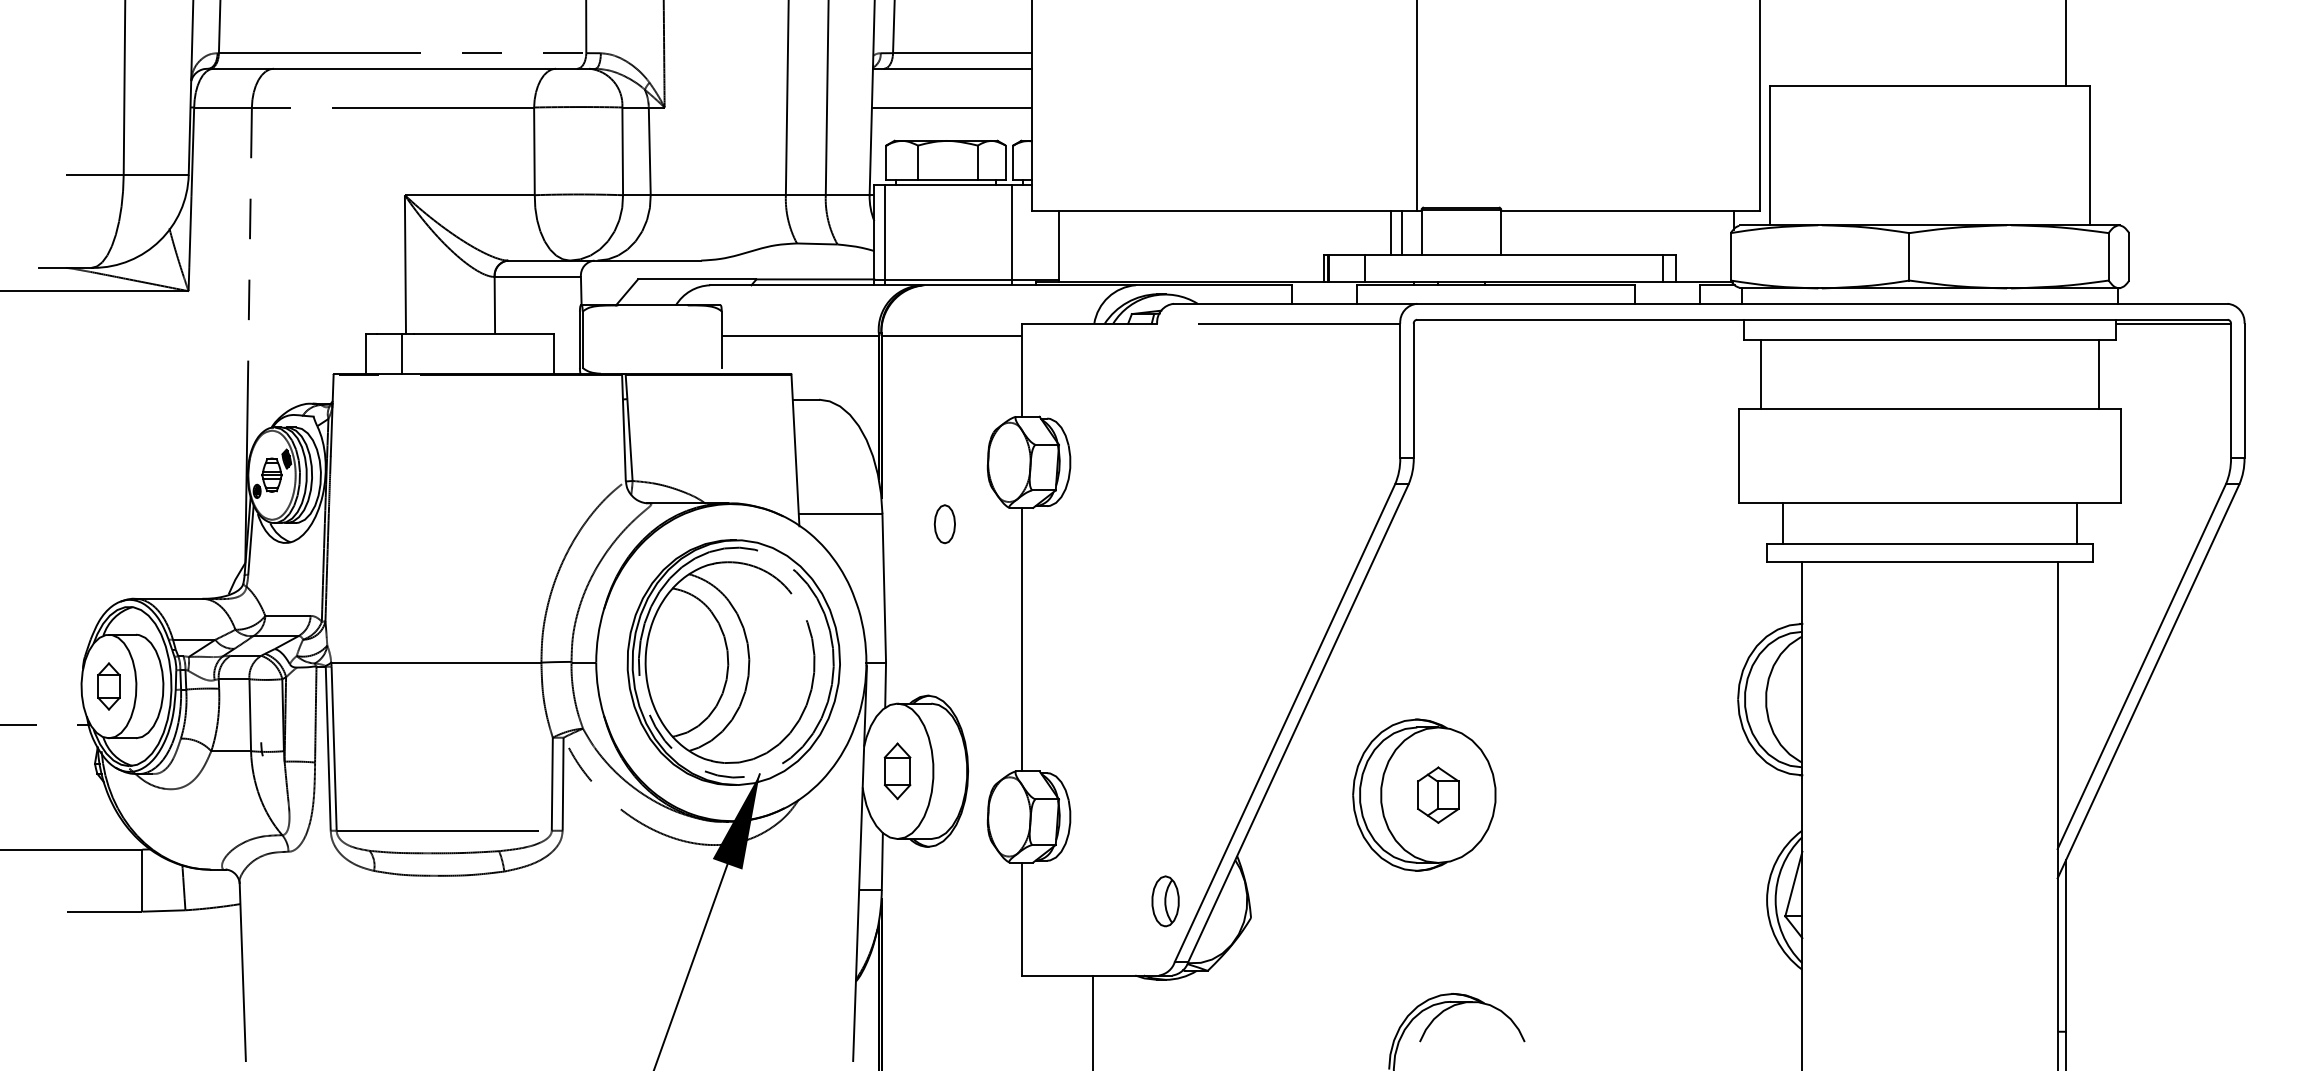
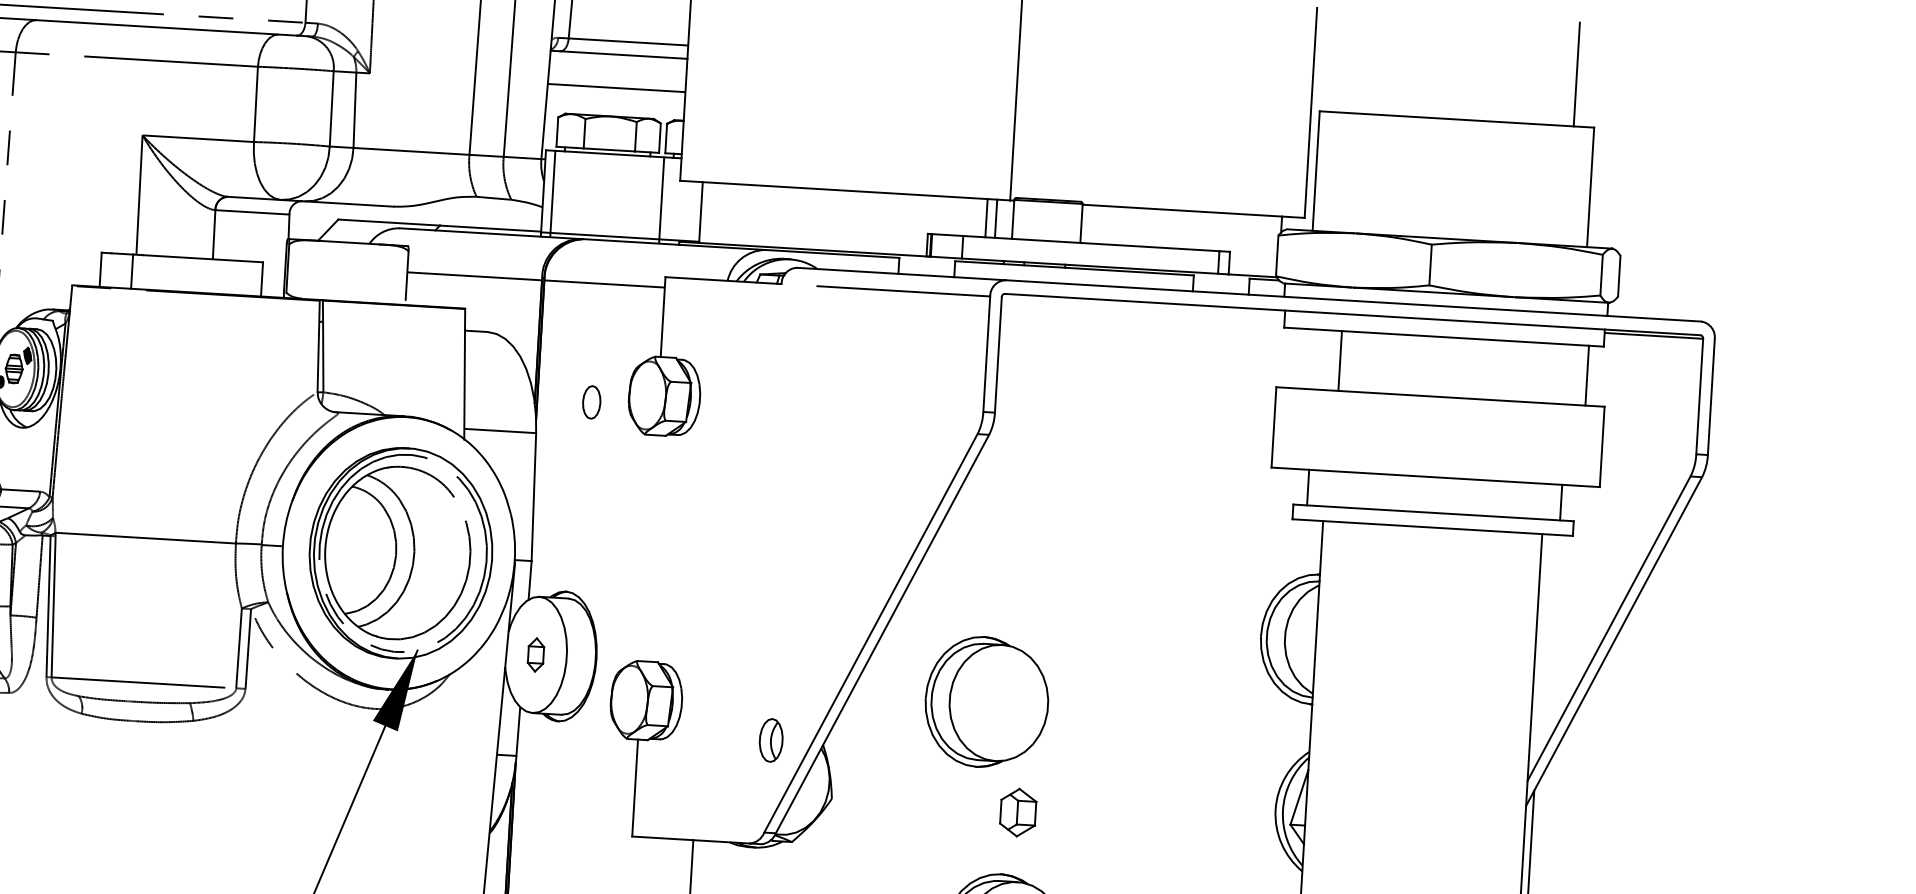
line: (1761, 374) -> (1340, 361), moved
part: (944, 524) -> (591, 402), moved
line: (1021, 639) -> (649, 548), removed
part: (897, 771) -> (535, 655), size x0.7
part: (1438, 794) -> (1018, 812), moved
part: (1165, 901) -> (771, 740), moved

